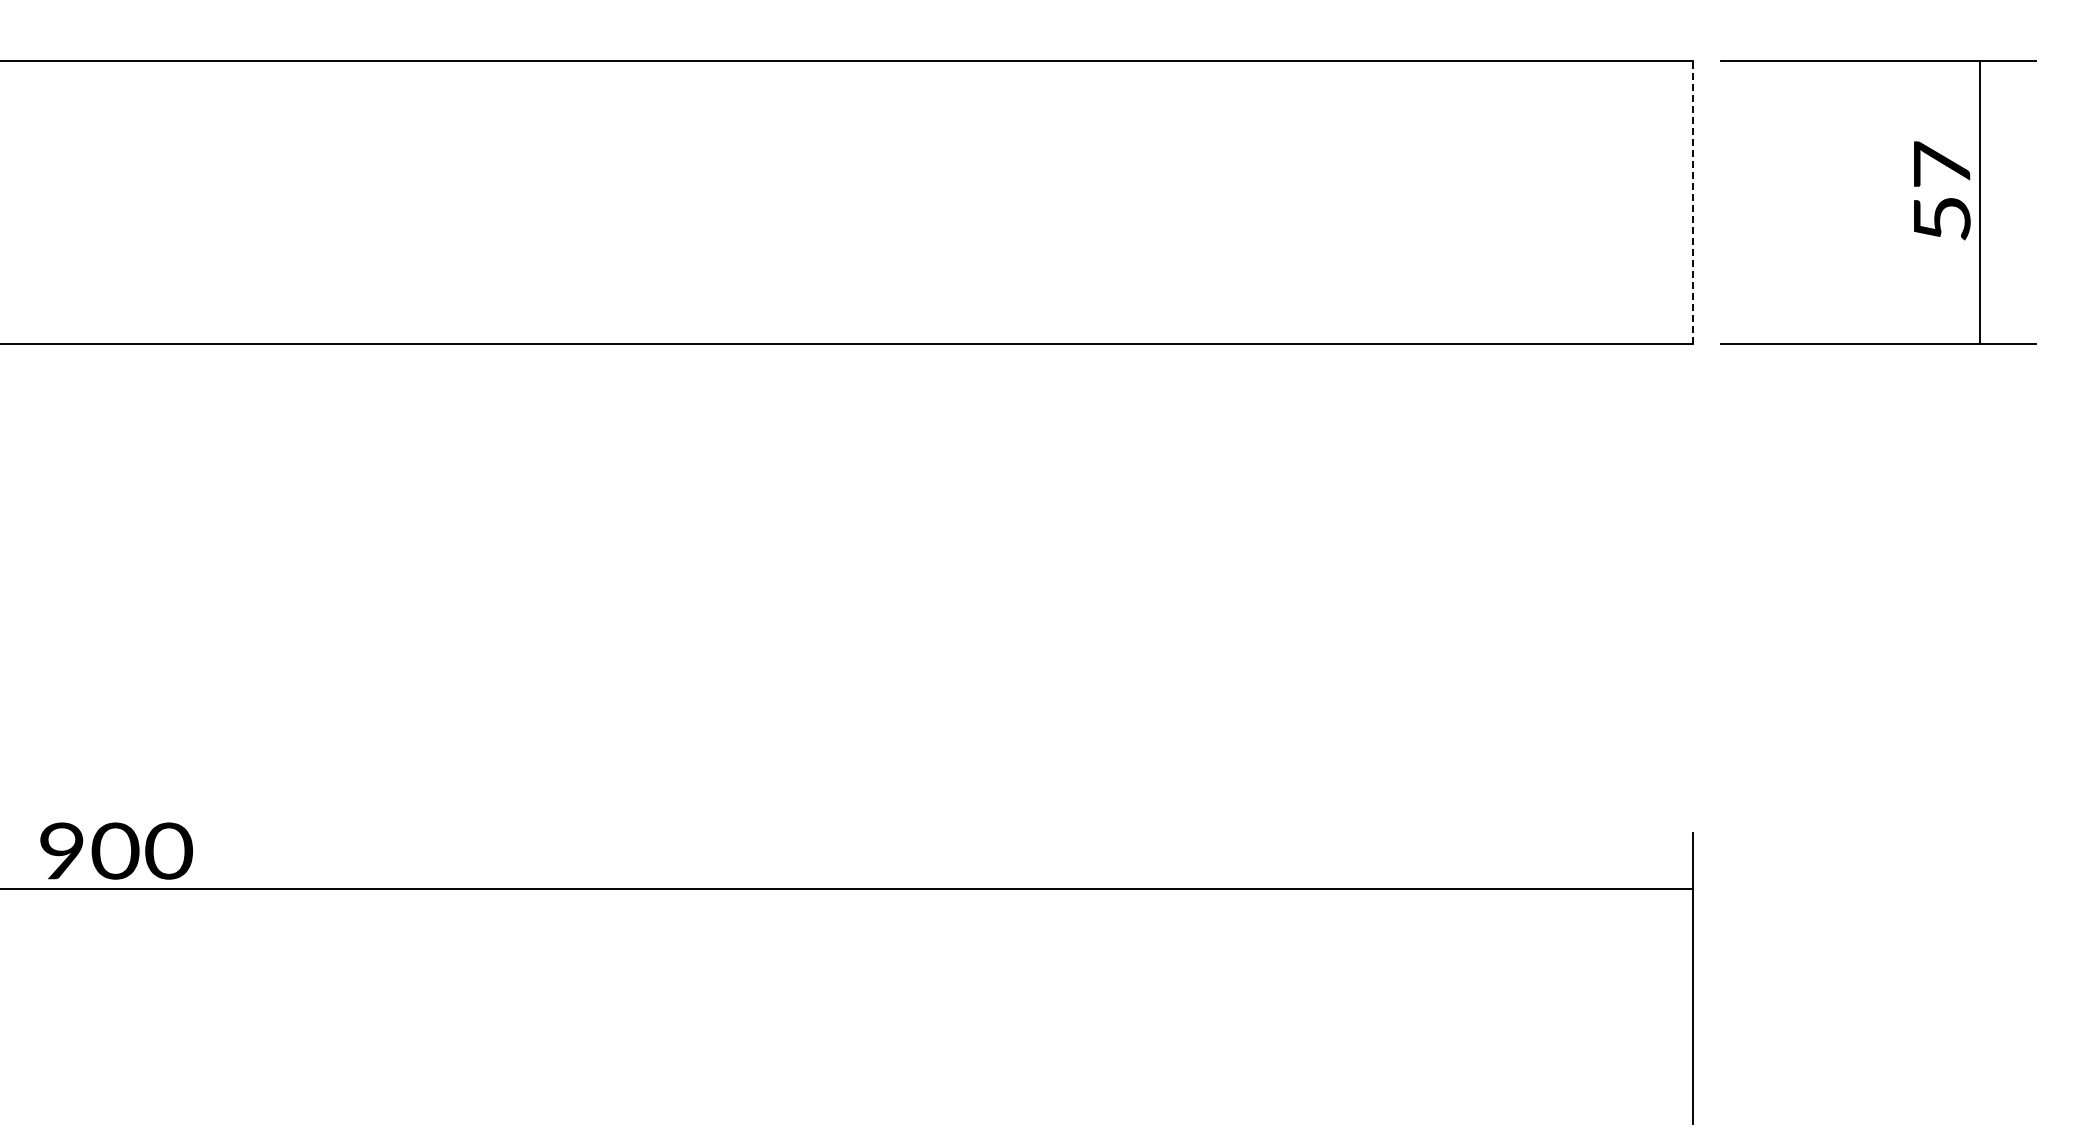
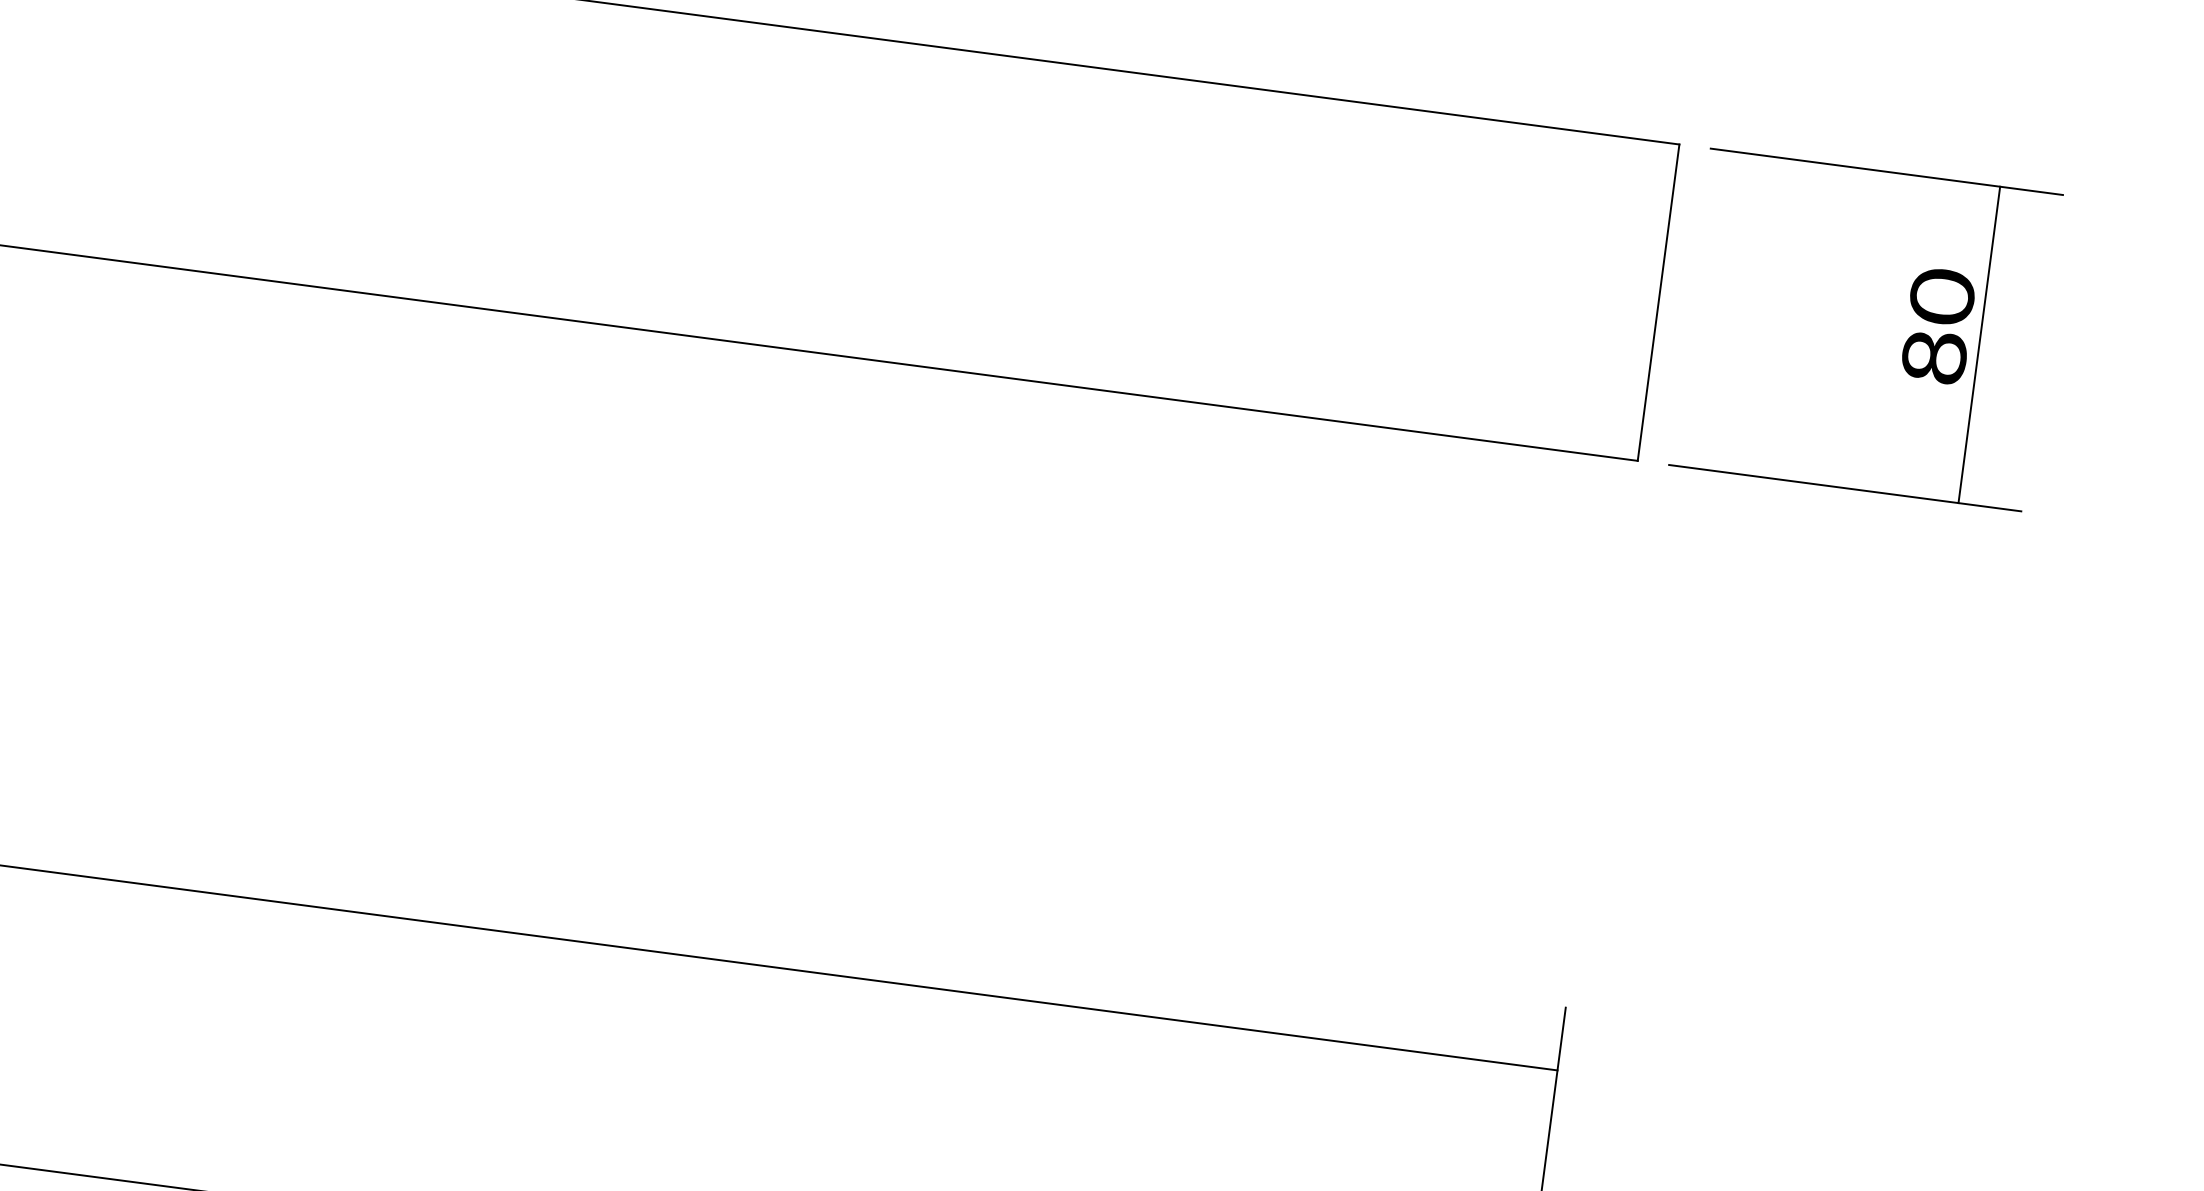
text: (1941, 190) -> (1937, 325), 57 -> 80
line: (1693, 202) -> (1658, 302), dashed -> solid

